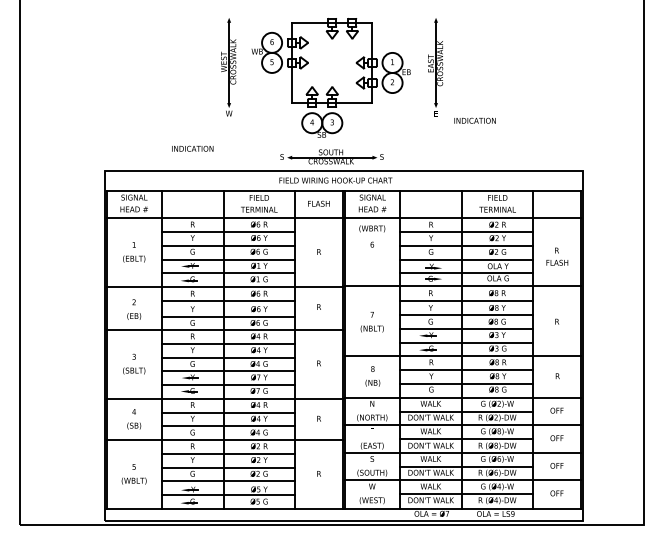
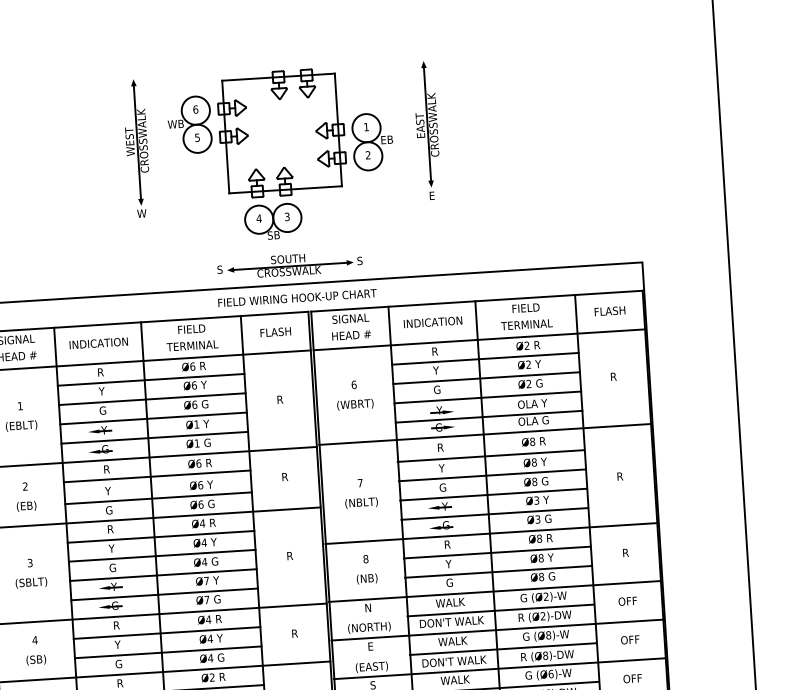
text: (474, 120) -> (432, 321), moved
text: (192, 148) -> (98, 342), moved
text: (372, 228) -> (355, 404), moved
text: (557, 262) -> (610, 310), moved

